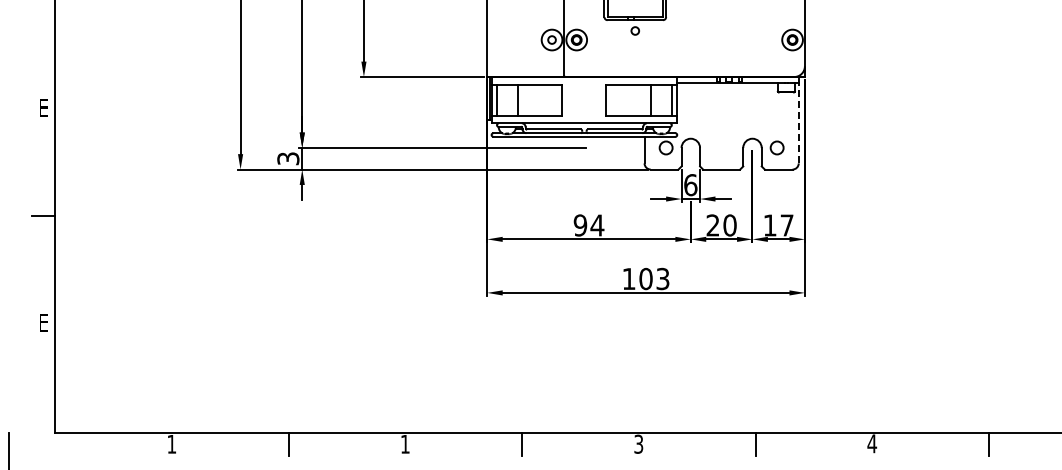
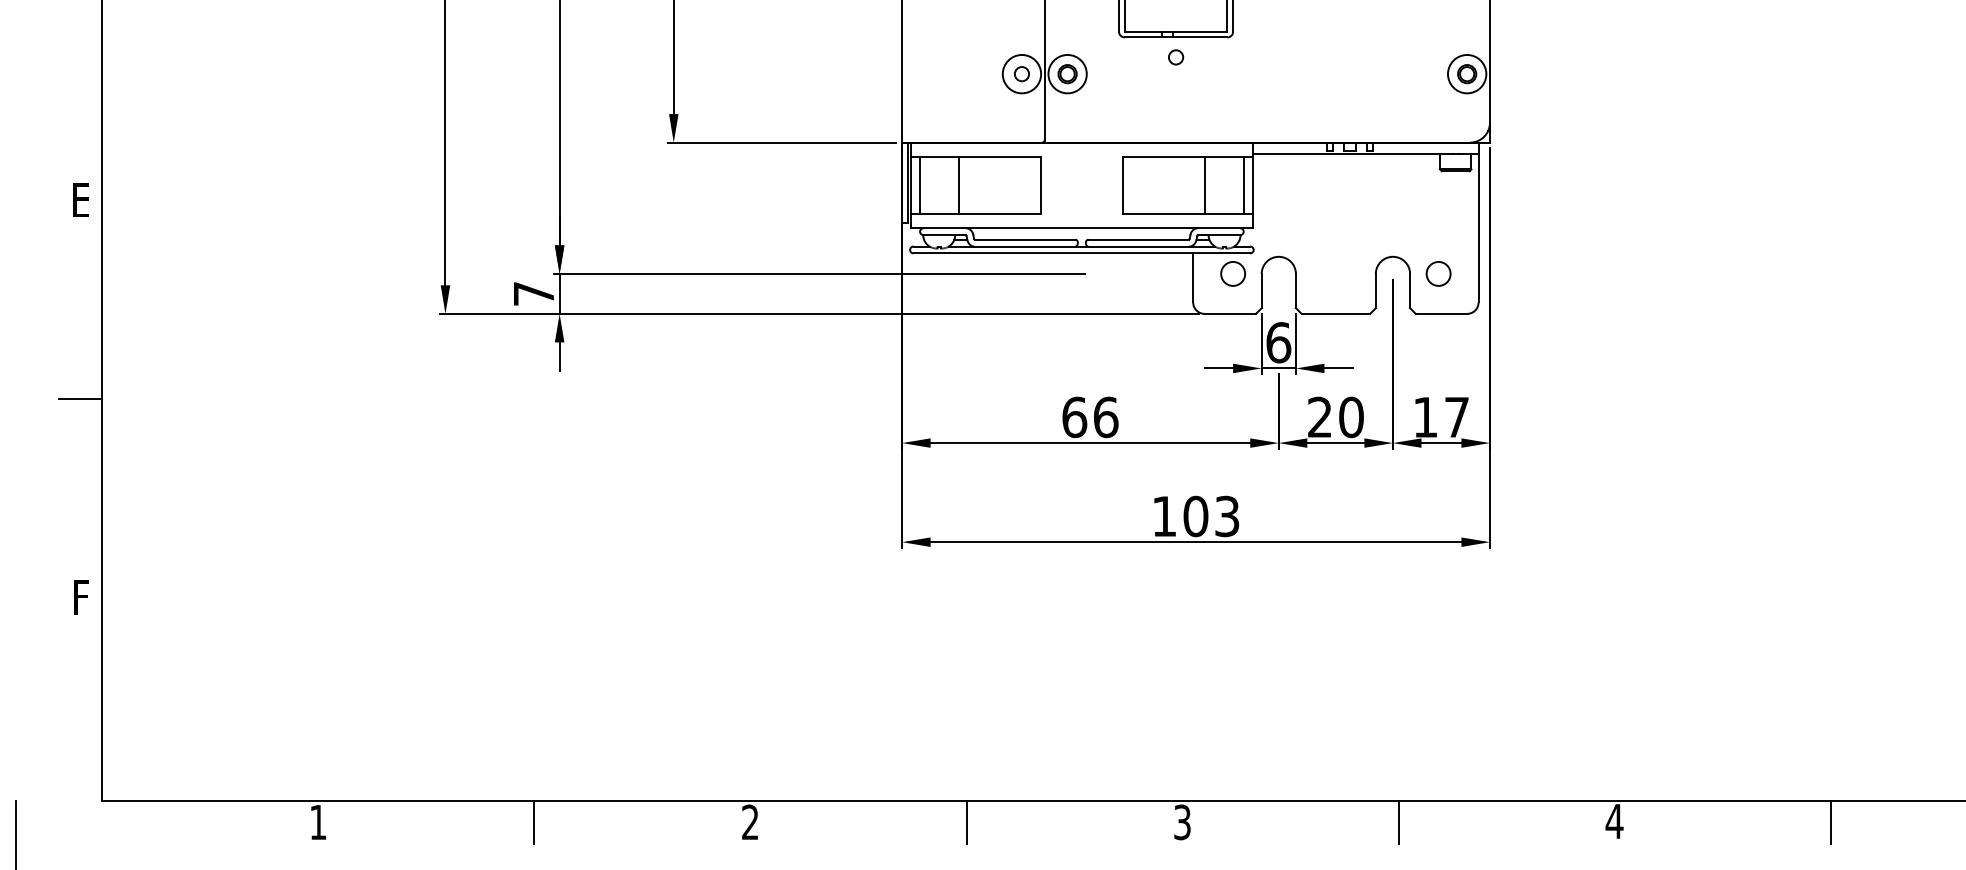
line: (798, 122) -> (1478, 226), dashed -> solid
text: (288, 158) -> (534, 293), 3 -> 7
text: (588, 225) -> (1089, 417), 94 -> 66
text: (44, 323) -> (82, 598), E -> F
text: (404, 443) -> (748, 820), 1 -> 2

